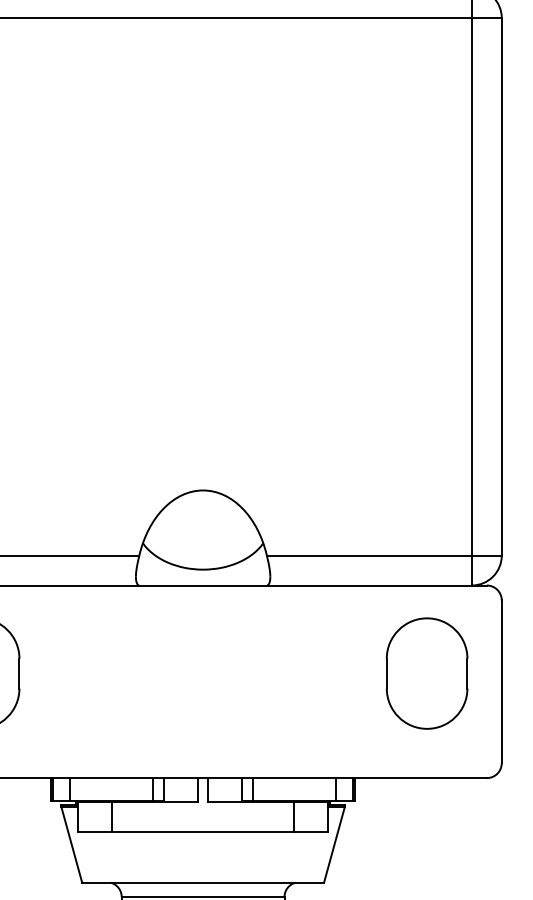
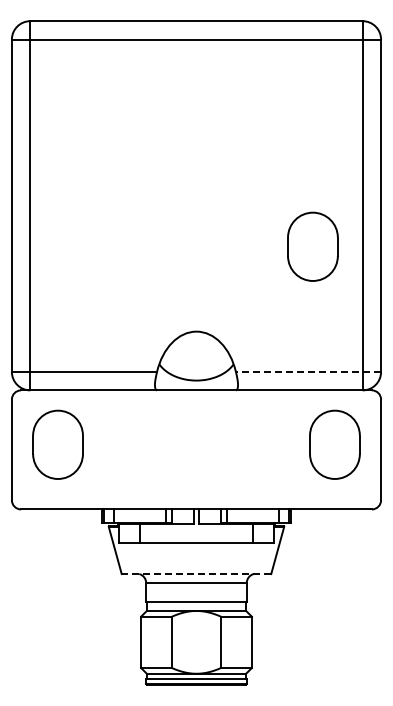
part: (390, 352) -> (312, 246), added
line: (384, 554) -> (308, 371), solid -> dashed
line: (203, 883) -> (196, 574), solid -> dashed

